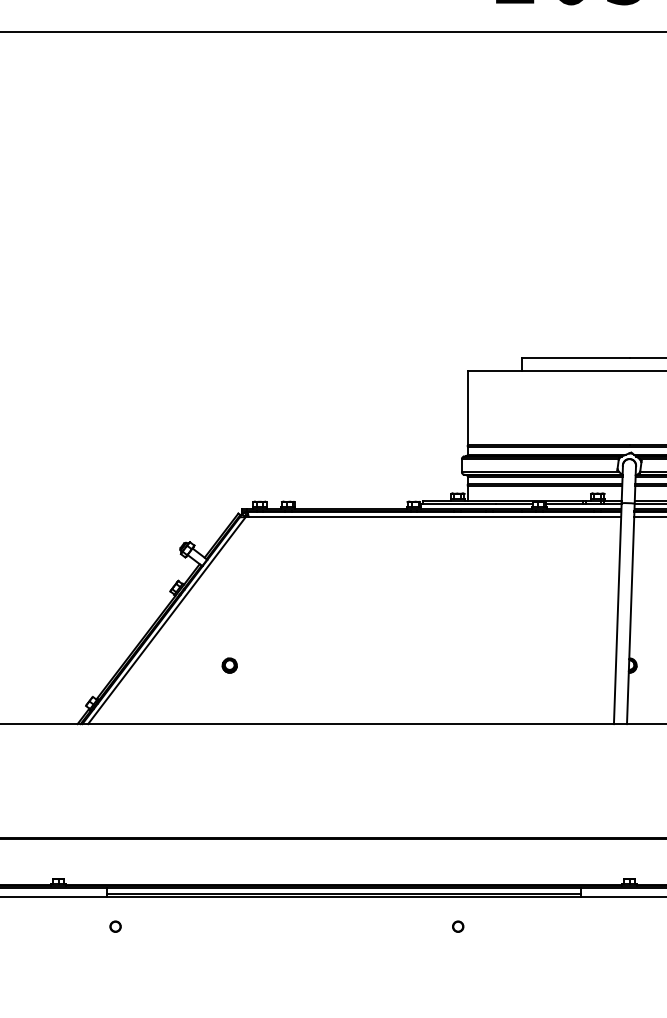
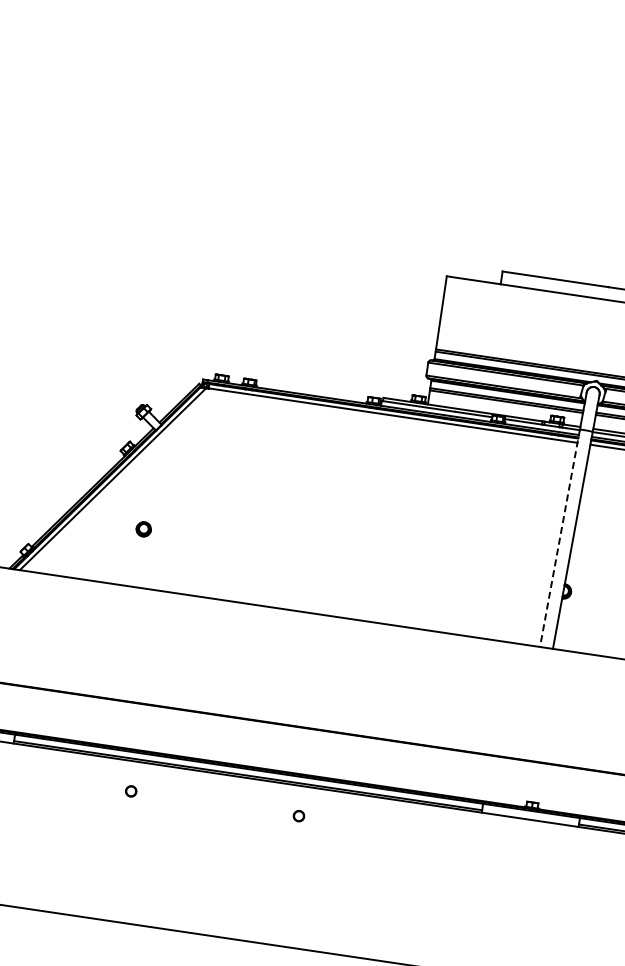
line: (617, 613) -> (559, 538), solid -> dashed
part: (229, 665) -> (143, 529), moved
circle: (115, 926) -> (131, 791), moved
circle: (458, 926) -> (299, 816), moved

